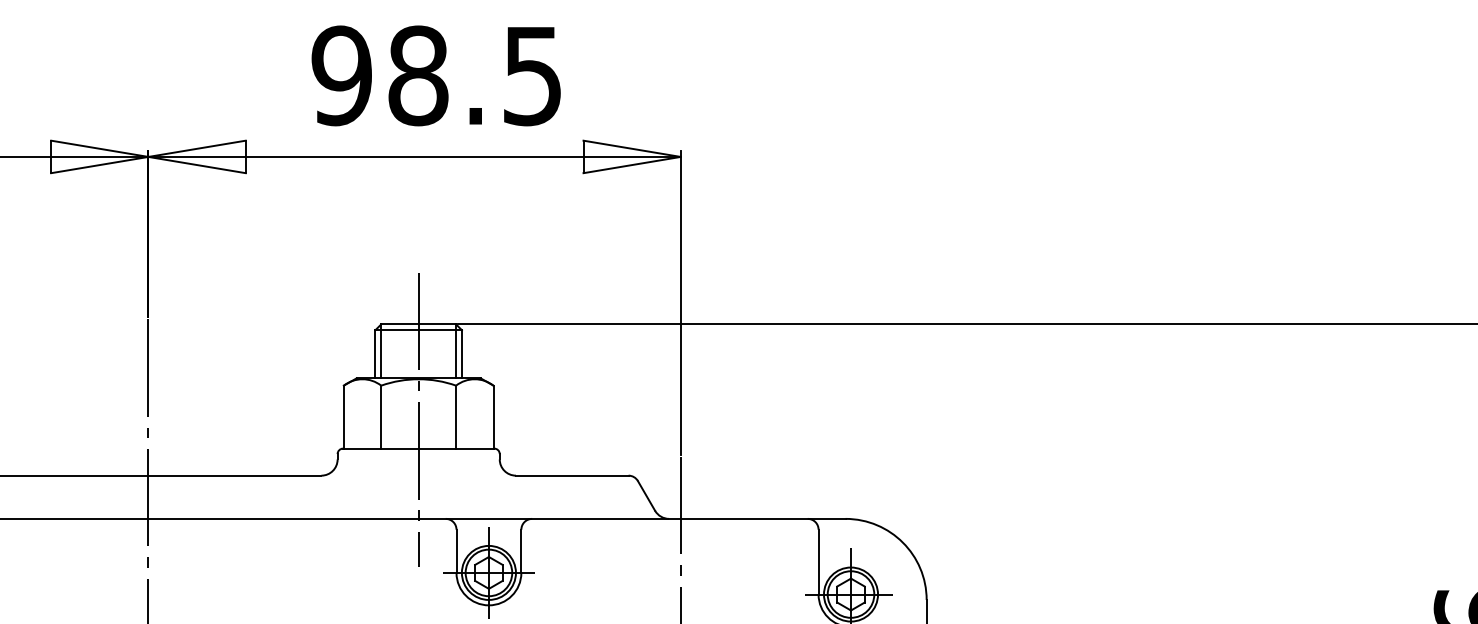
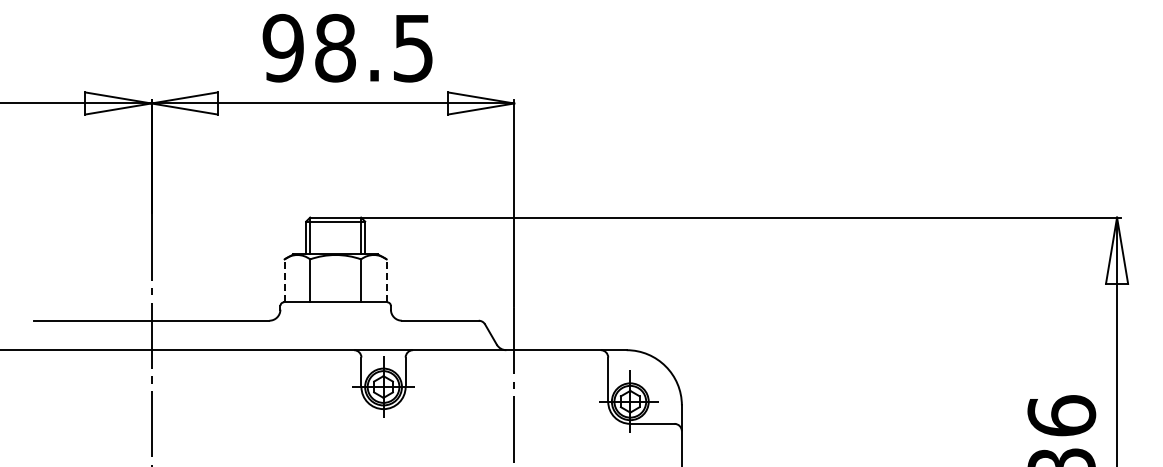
line: (343, 416) -> (284, 280), solid -> dashed
line: (493, 416) -> (386, 280), solid -> dashed
line: (418, 419) -> (335, 282), removed

